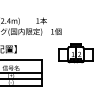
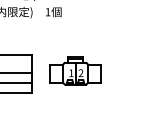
part: (75, 53) -> (74, 71), moved

